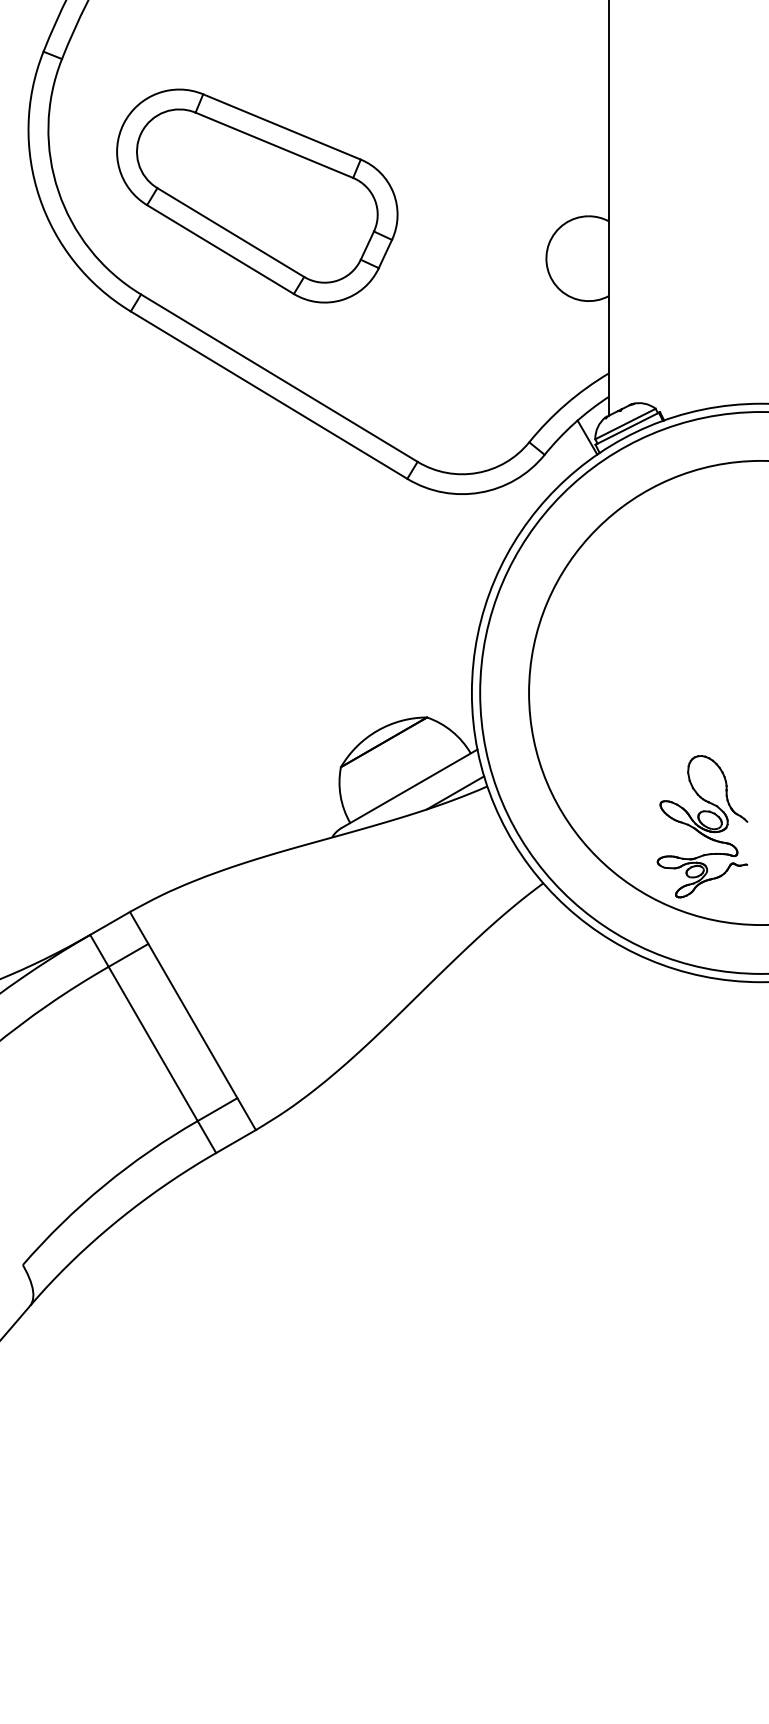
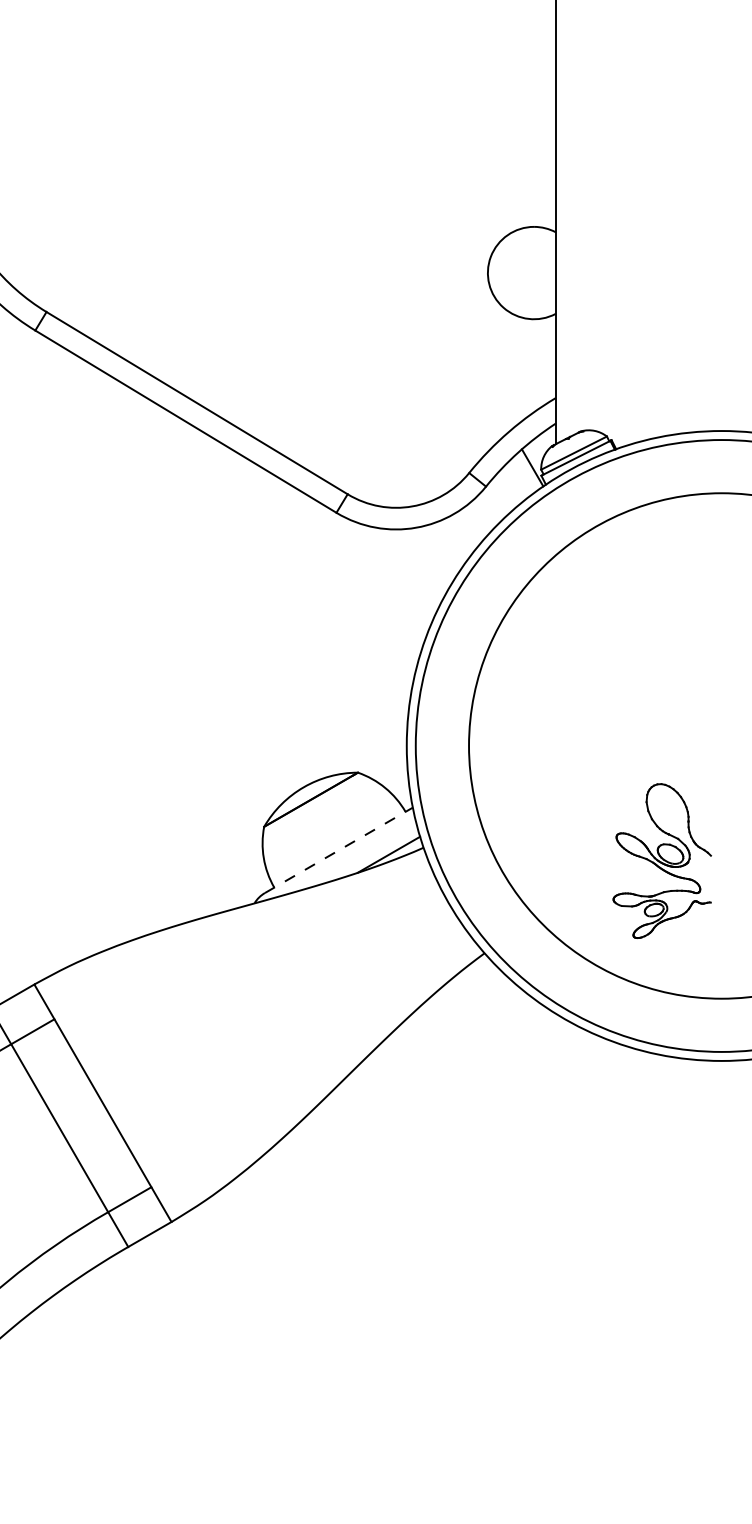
part: (257, 195) -> (173, 204), removed
line: (410, 788) -> (339, 850), solid -> dashed
part: (702, 826) -> (662, 860), moved

